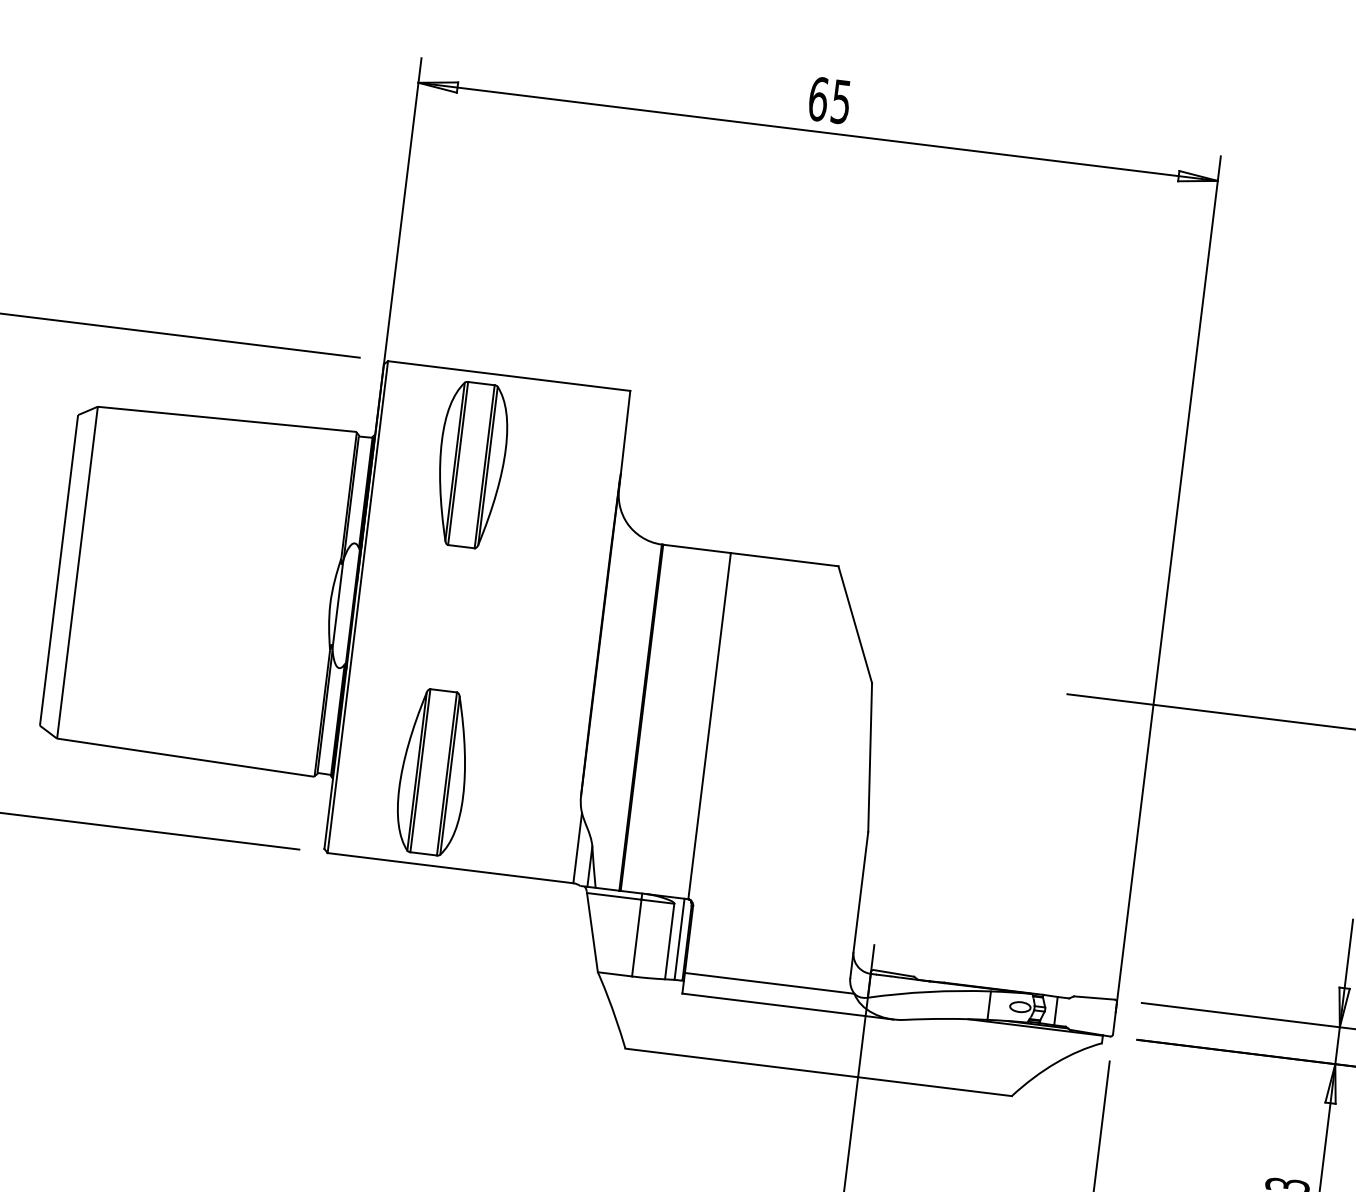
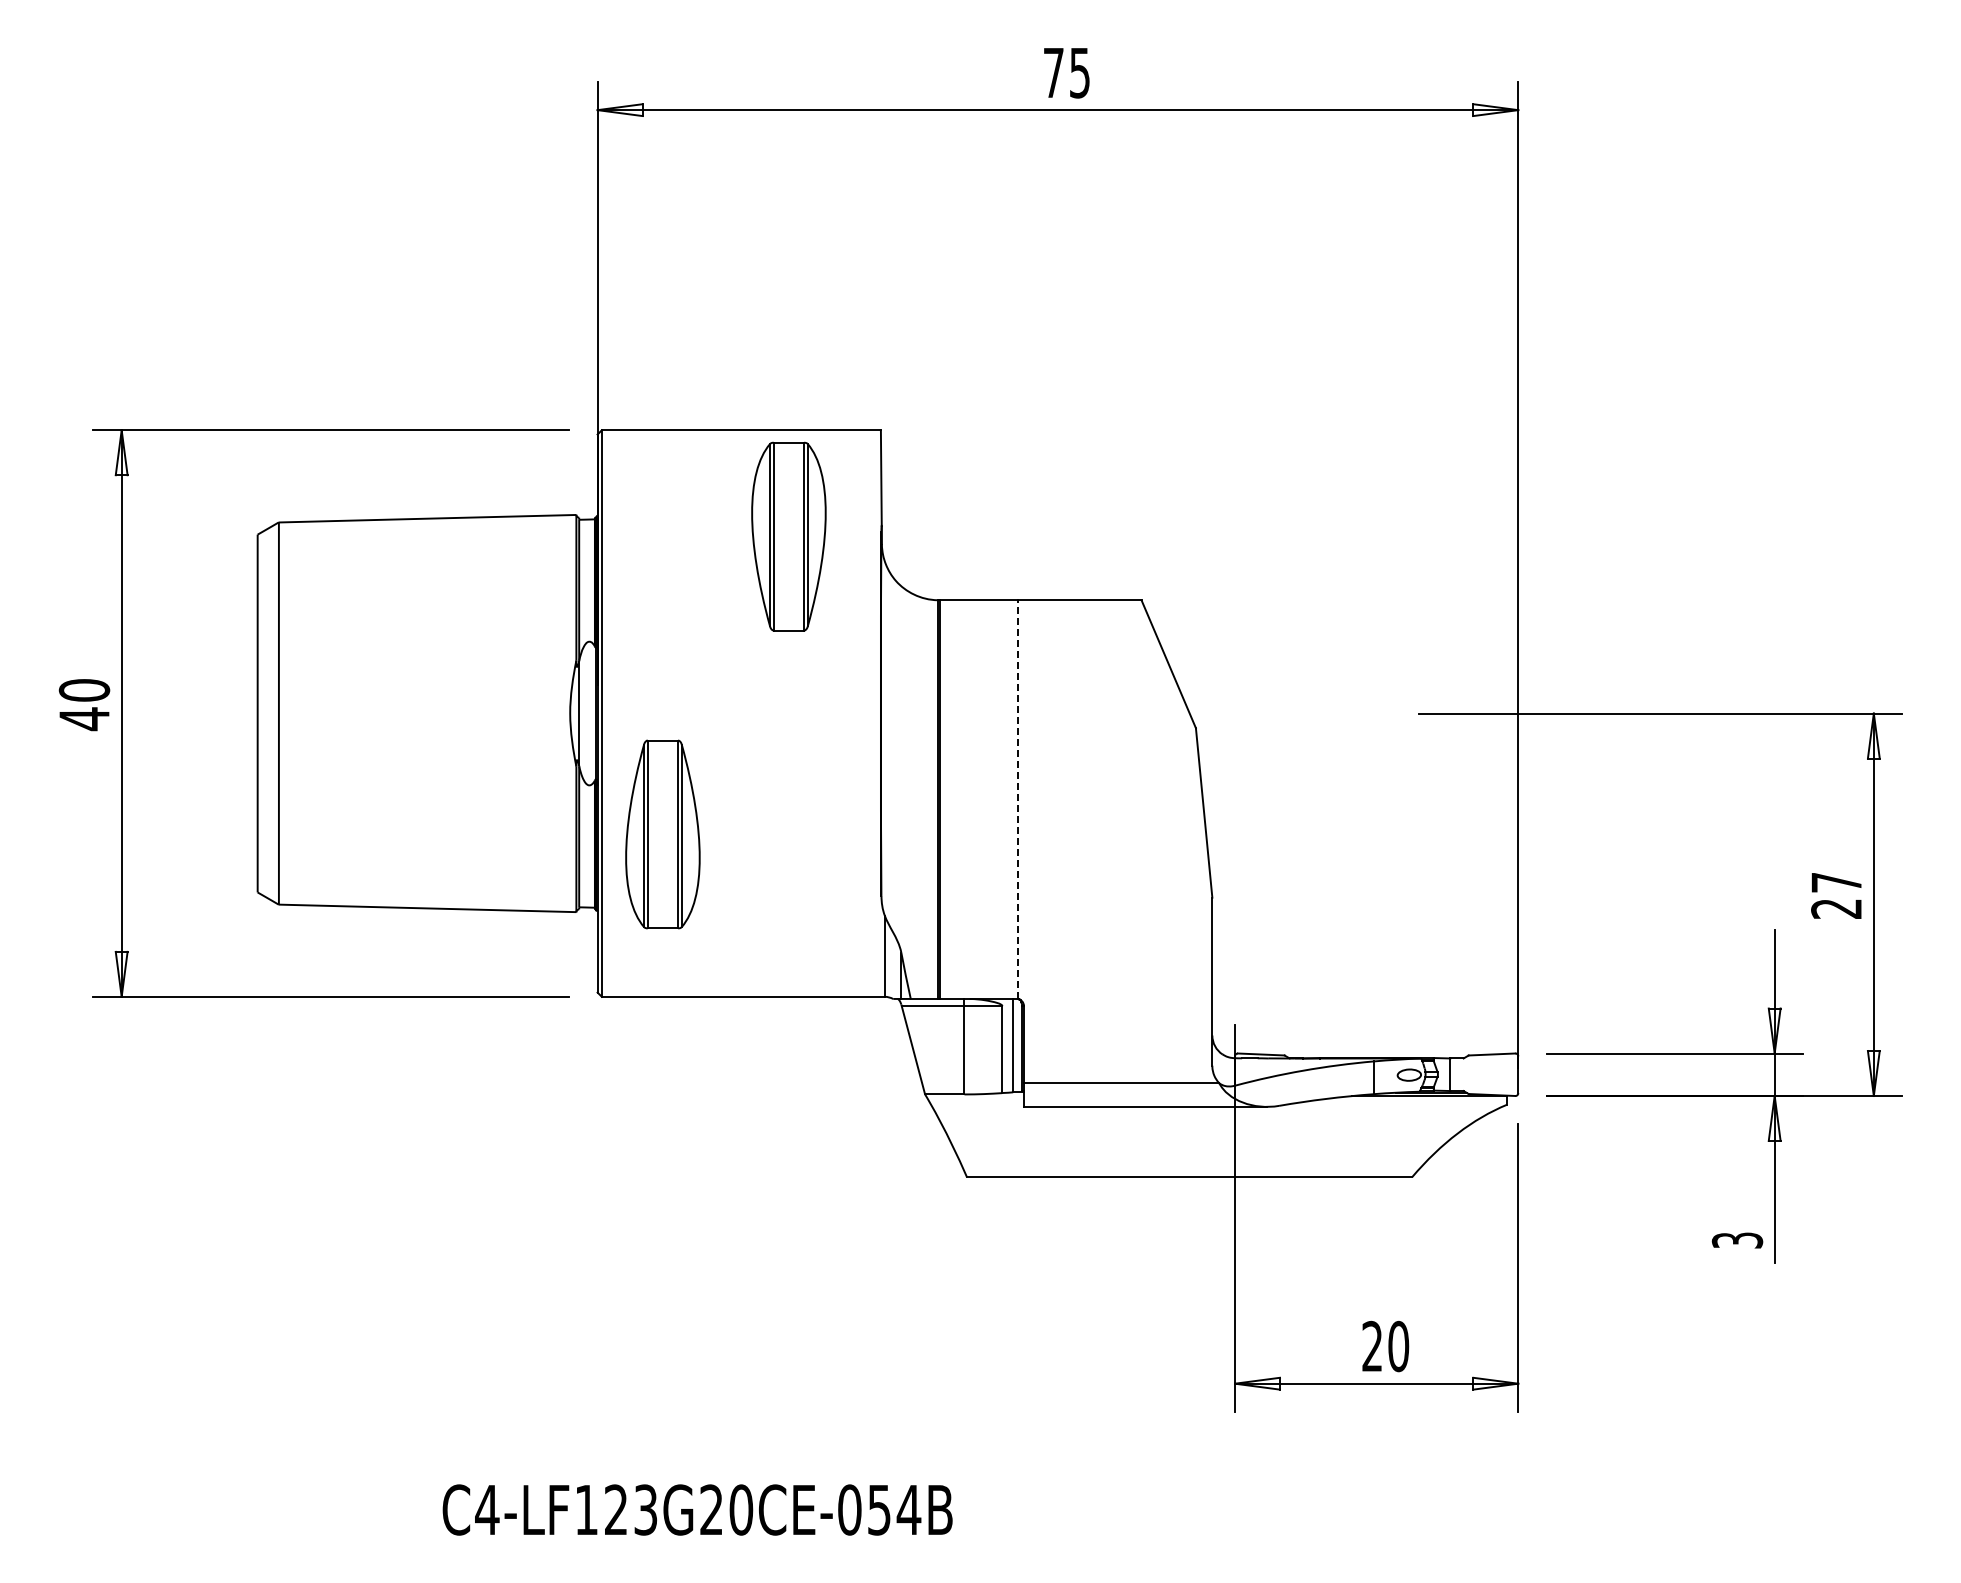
text: (818, 98) -> (1053, 72), 65 -> 75
part: (471, 464) -> (788, 536), moved
line: (709, 726) -> (1017, 799), solid -> dashed
part: (433, 772) -> (662, 834), moved

